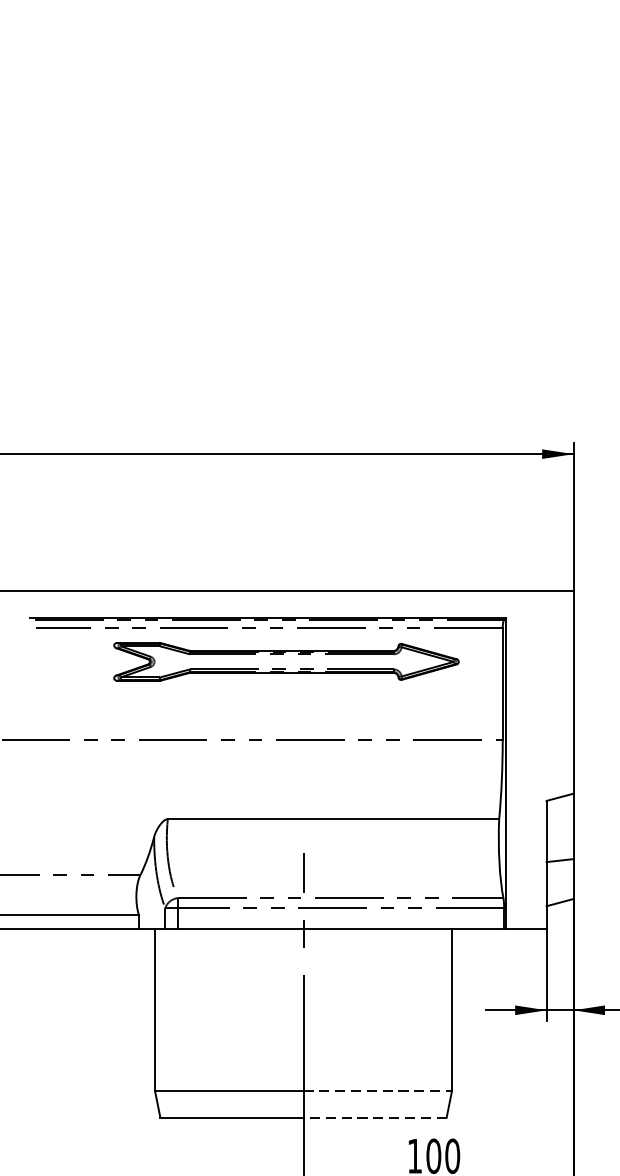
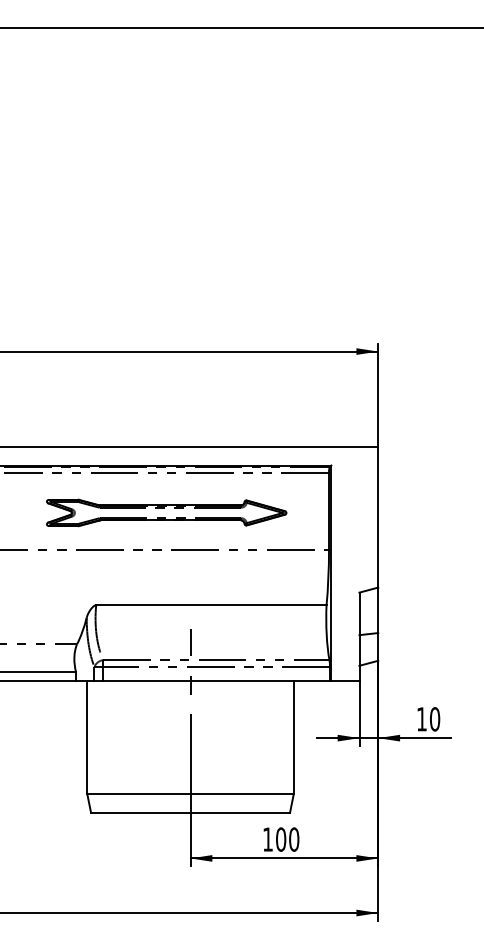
part: (286, 661) -> (166, 512), moved
line: (378, 1091) -> (242, 794), dashed -> solid
line: (375, 1117) -> (240, 812), dashed -> solid

